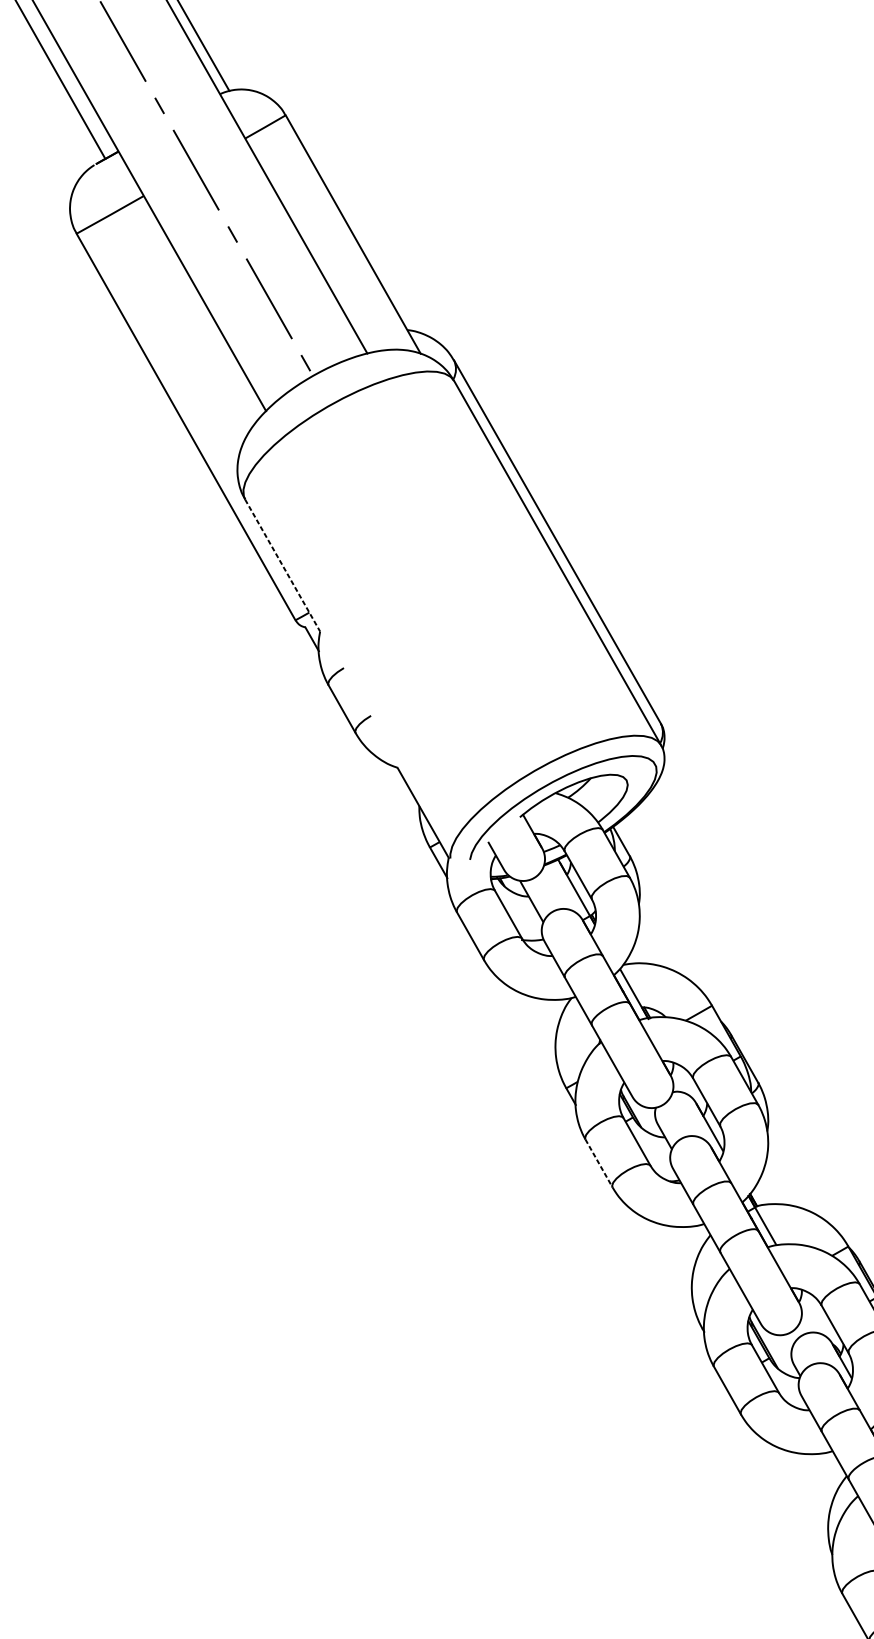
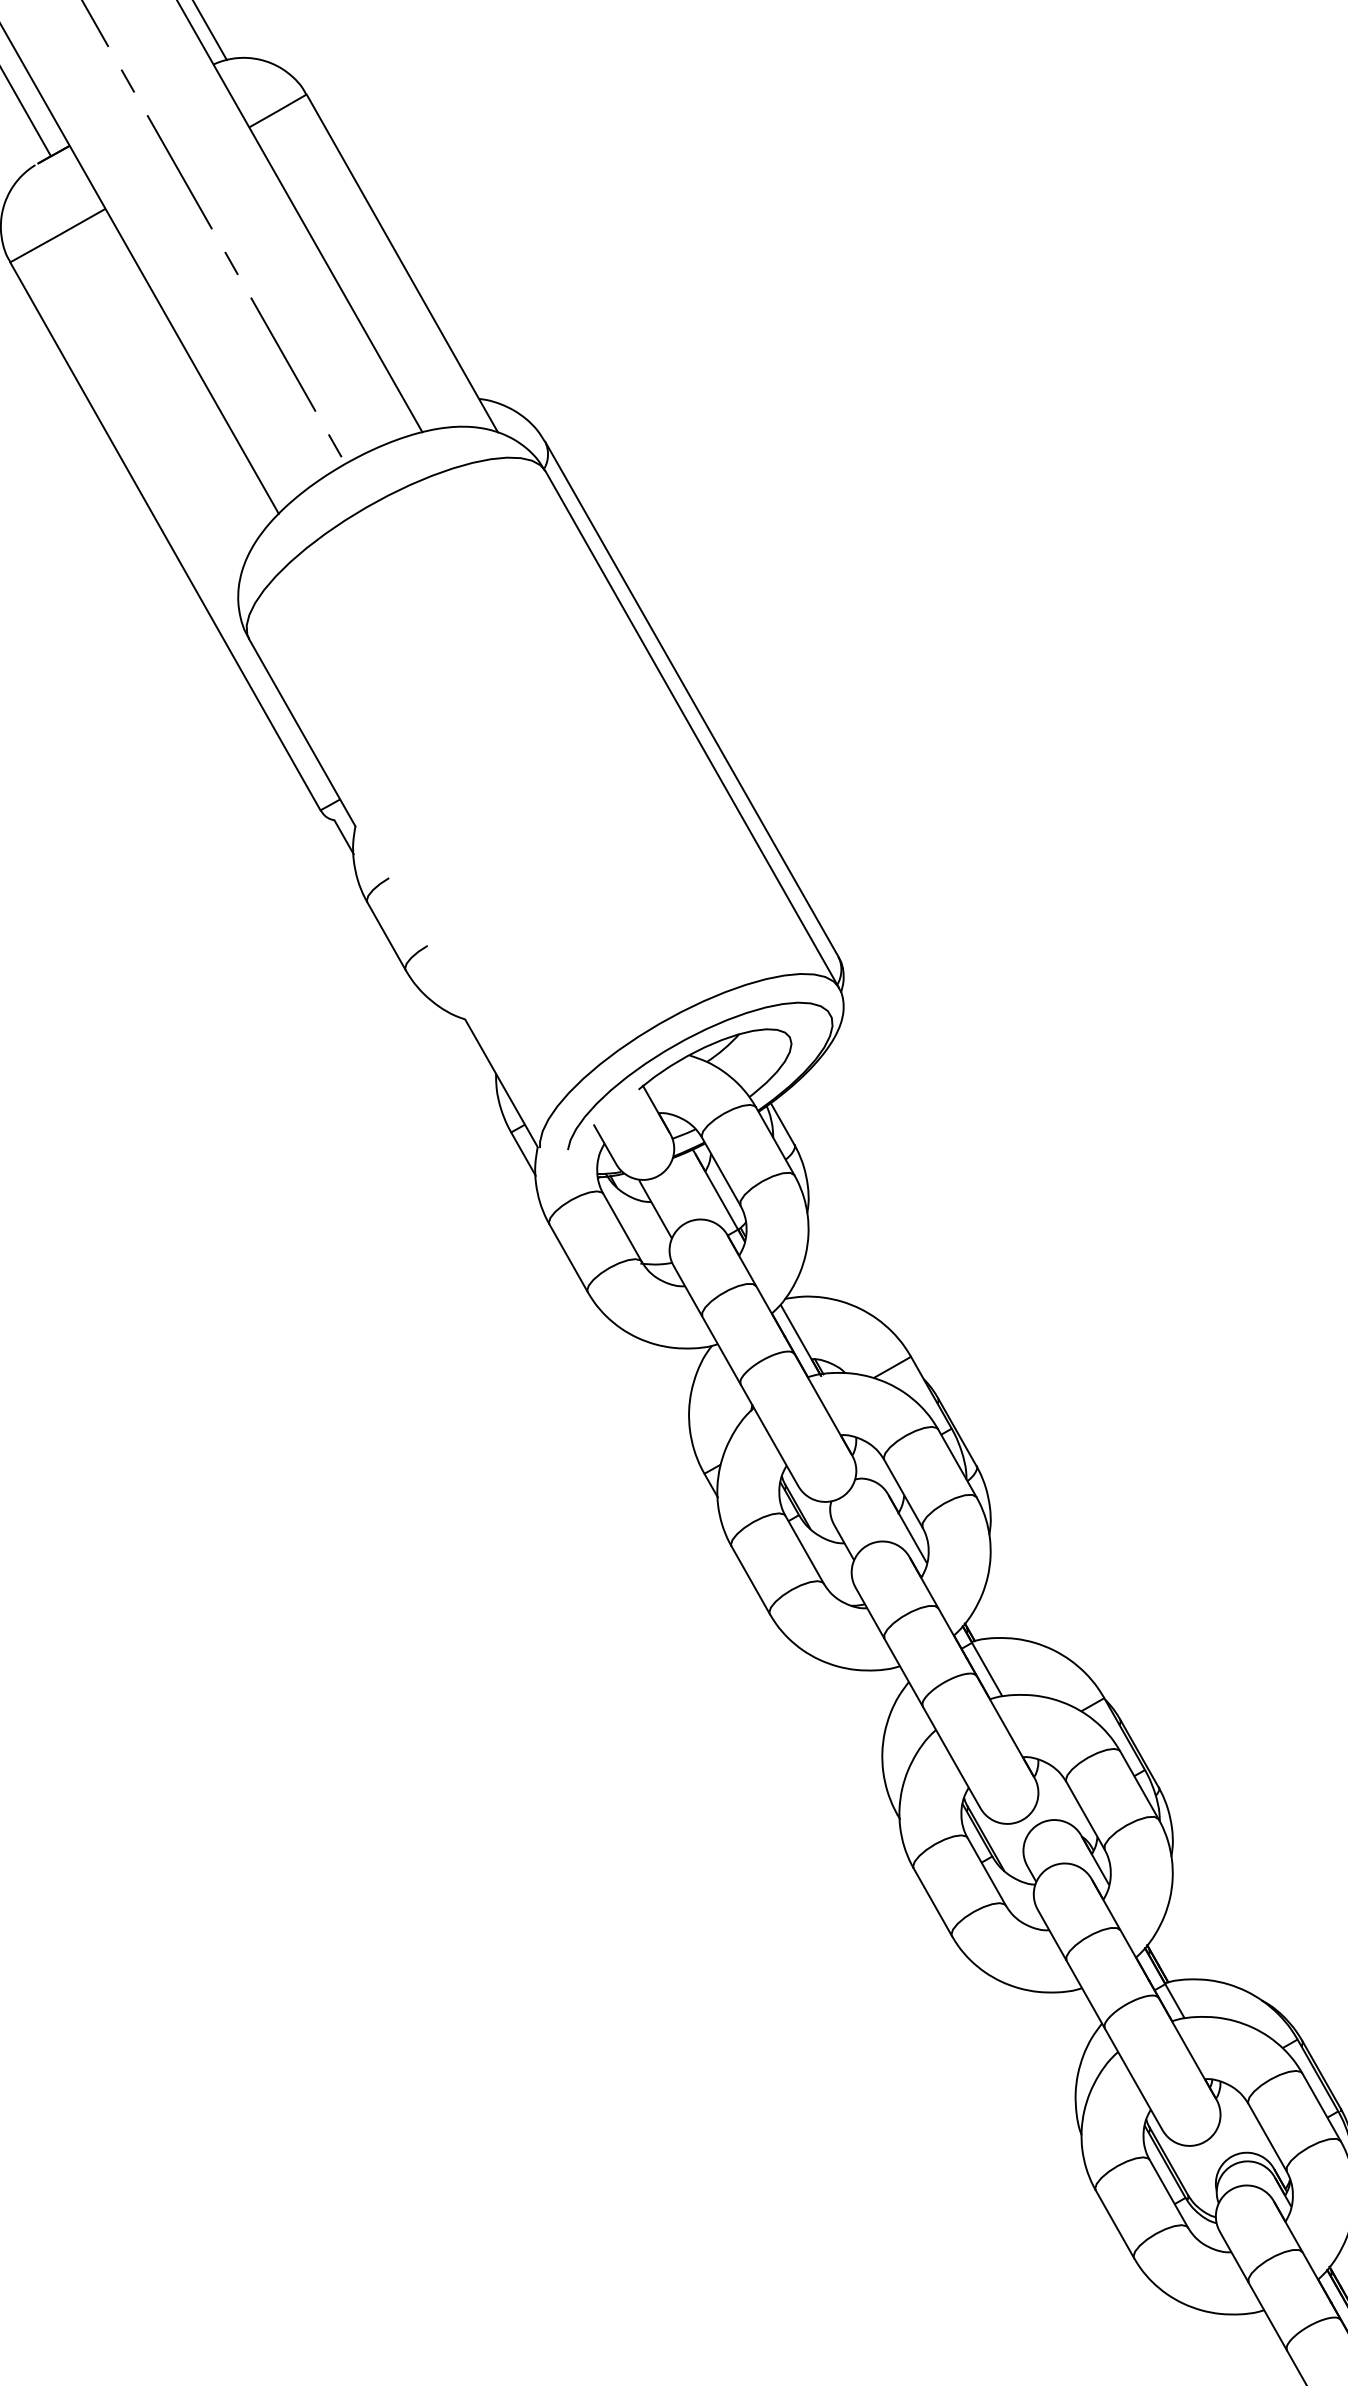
line: (282, 565) -> (302, 732), dashed -> solid
line: (598, 1163) -> (750, 1580), dashed -> solid

